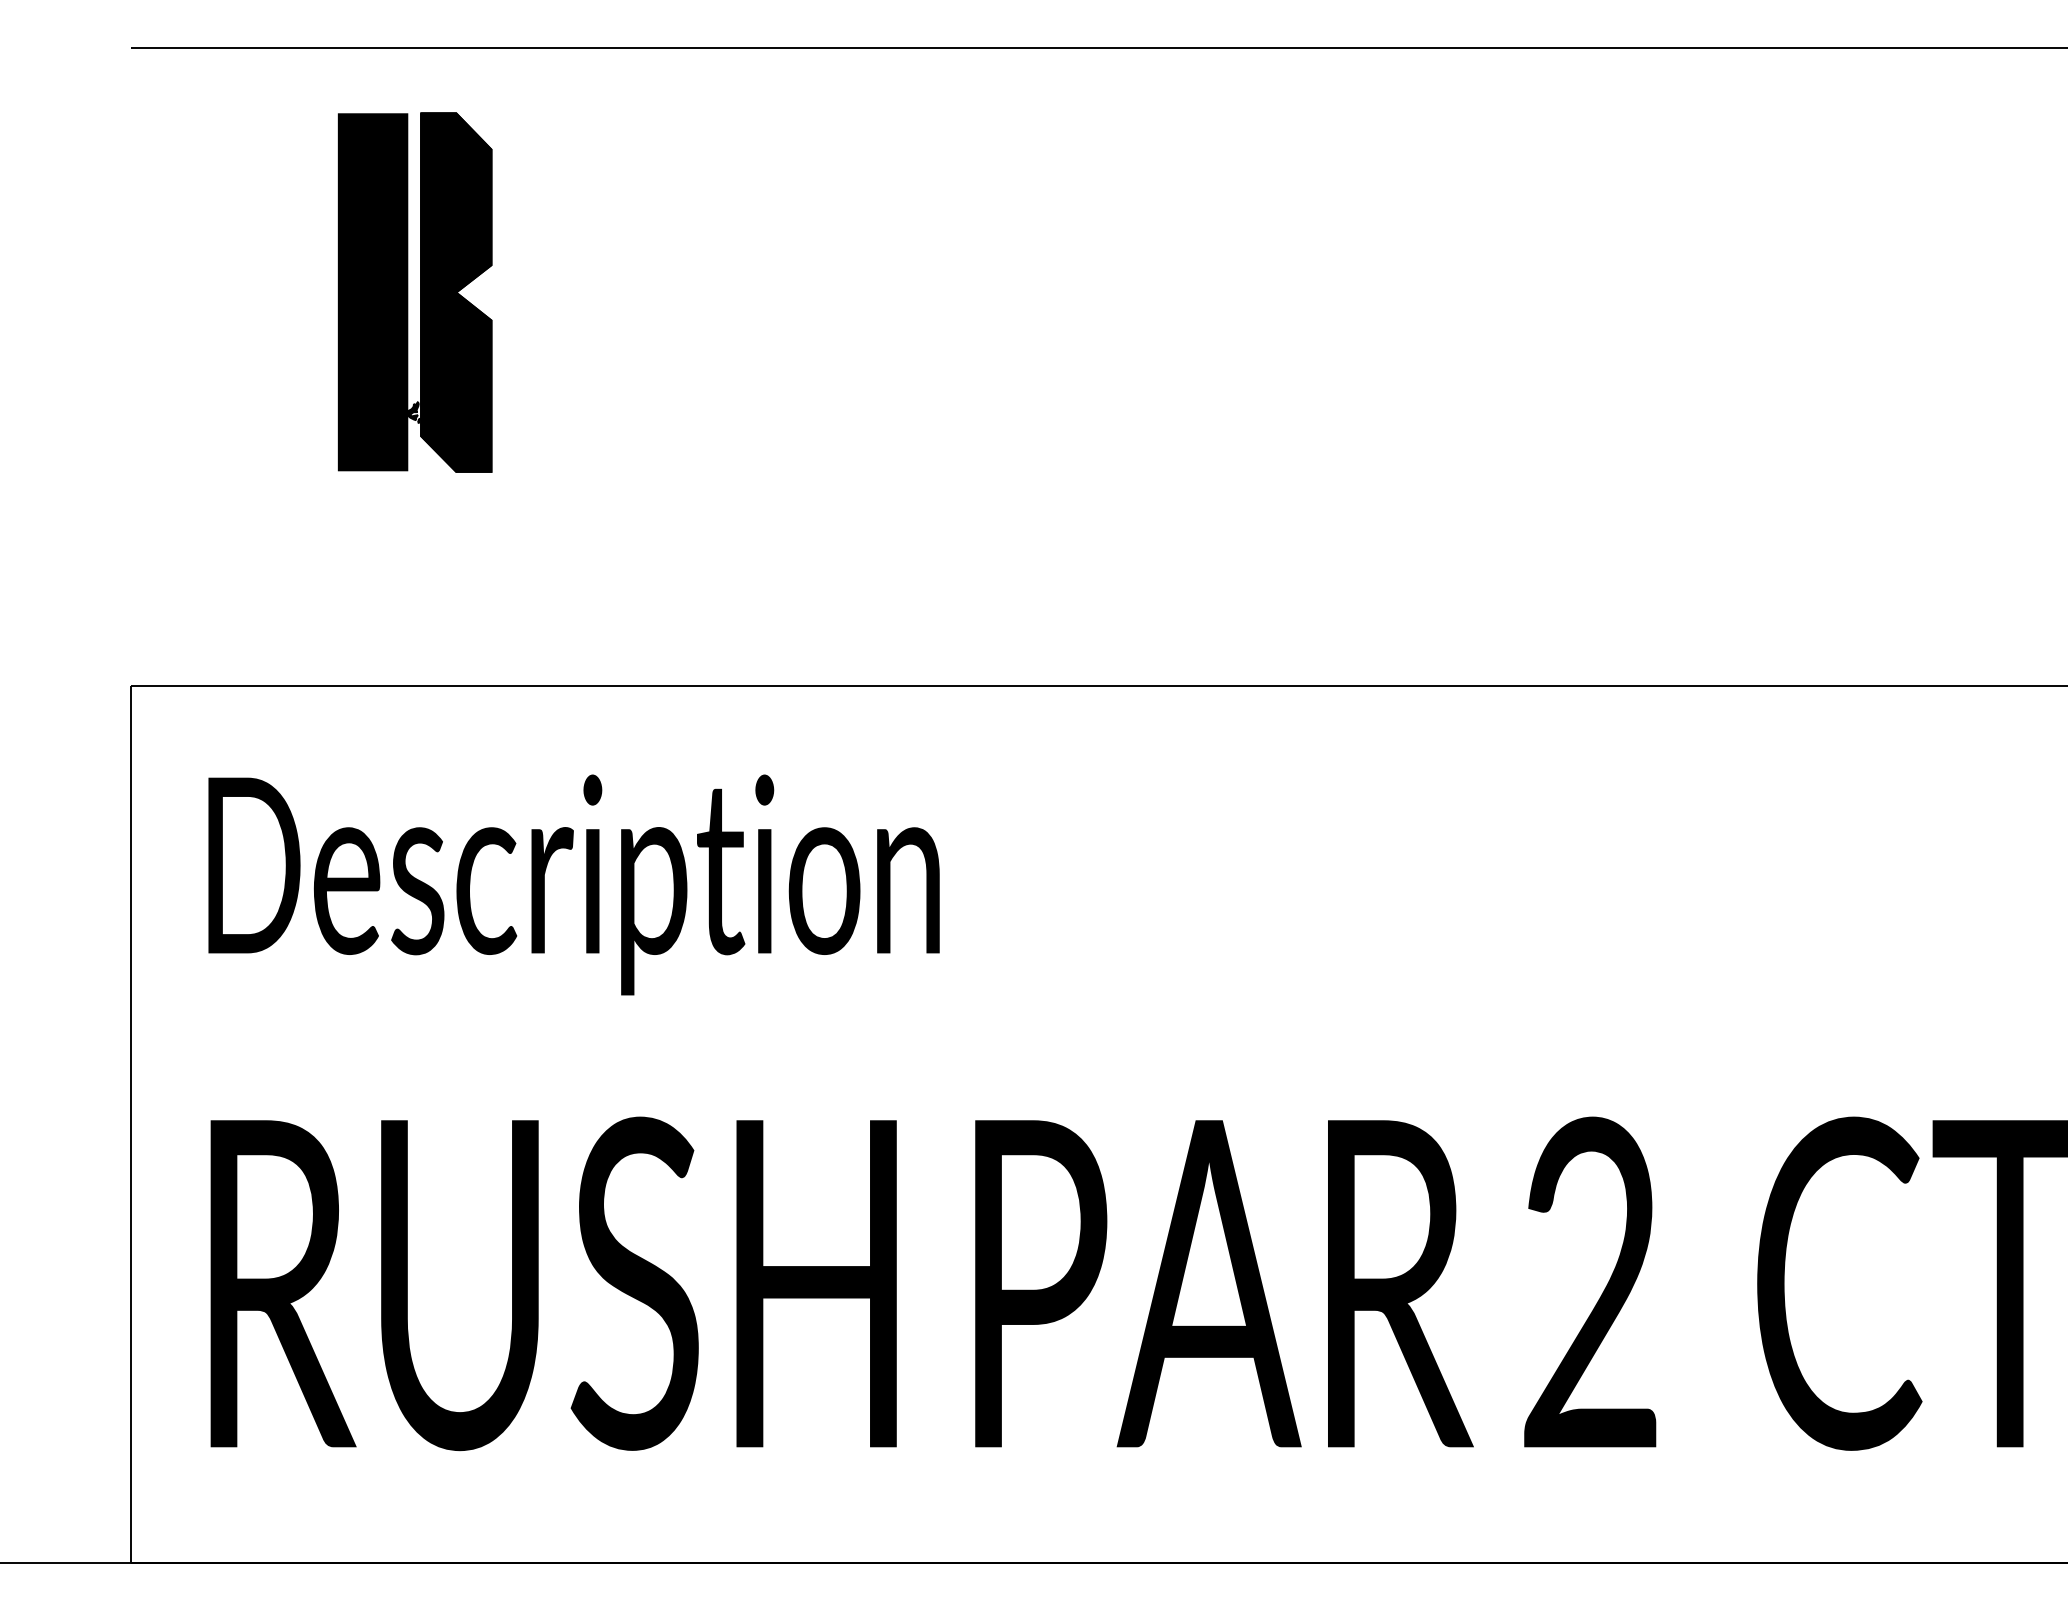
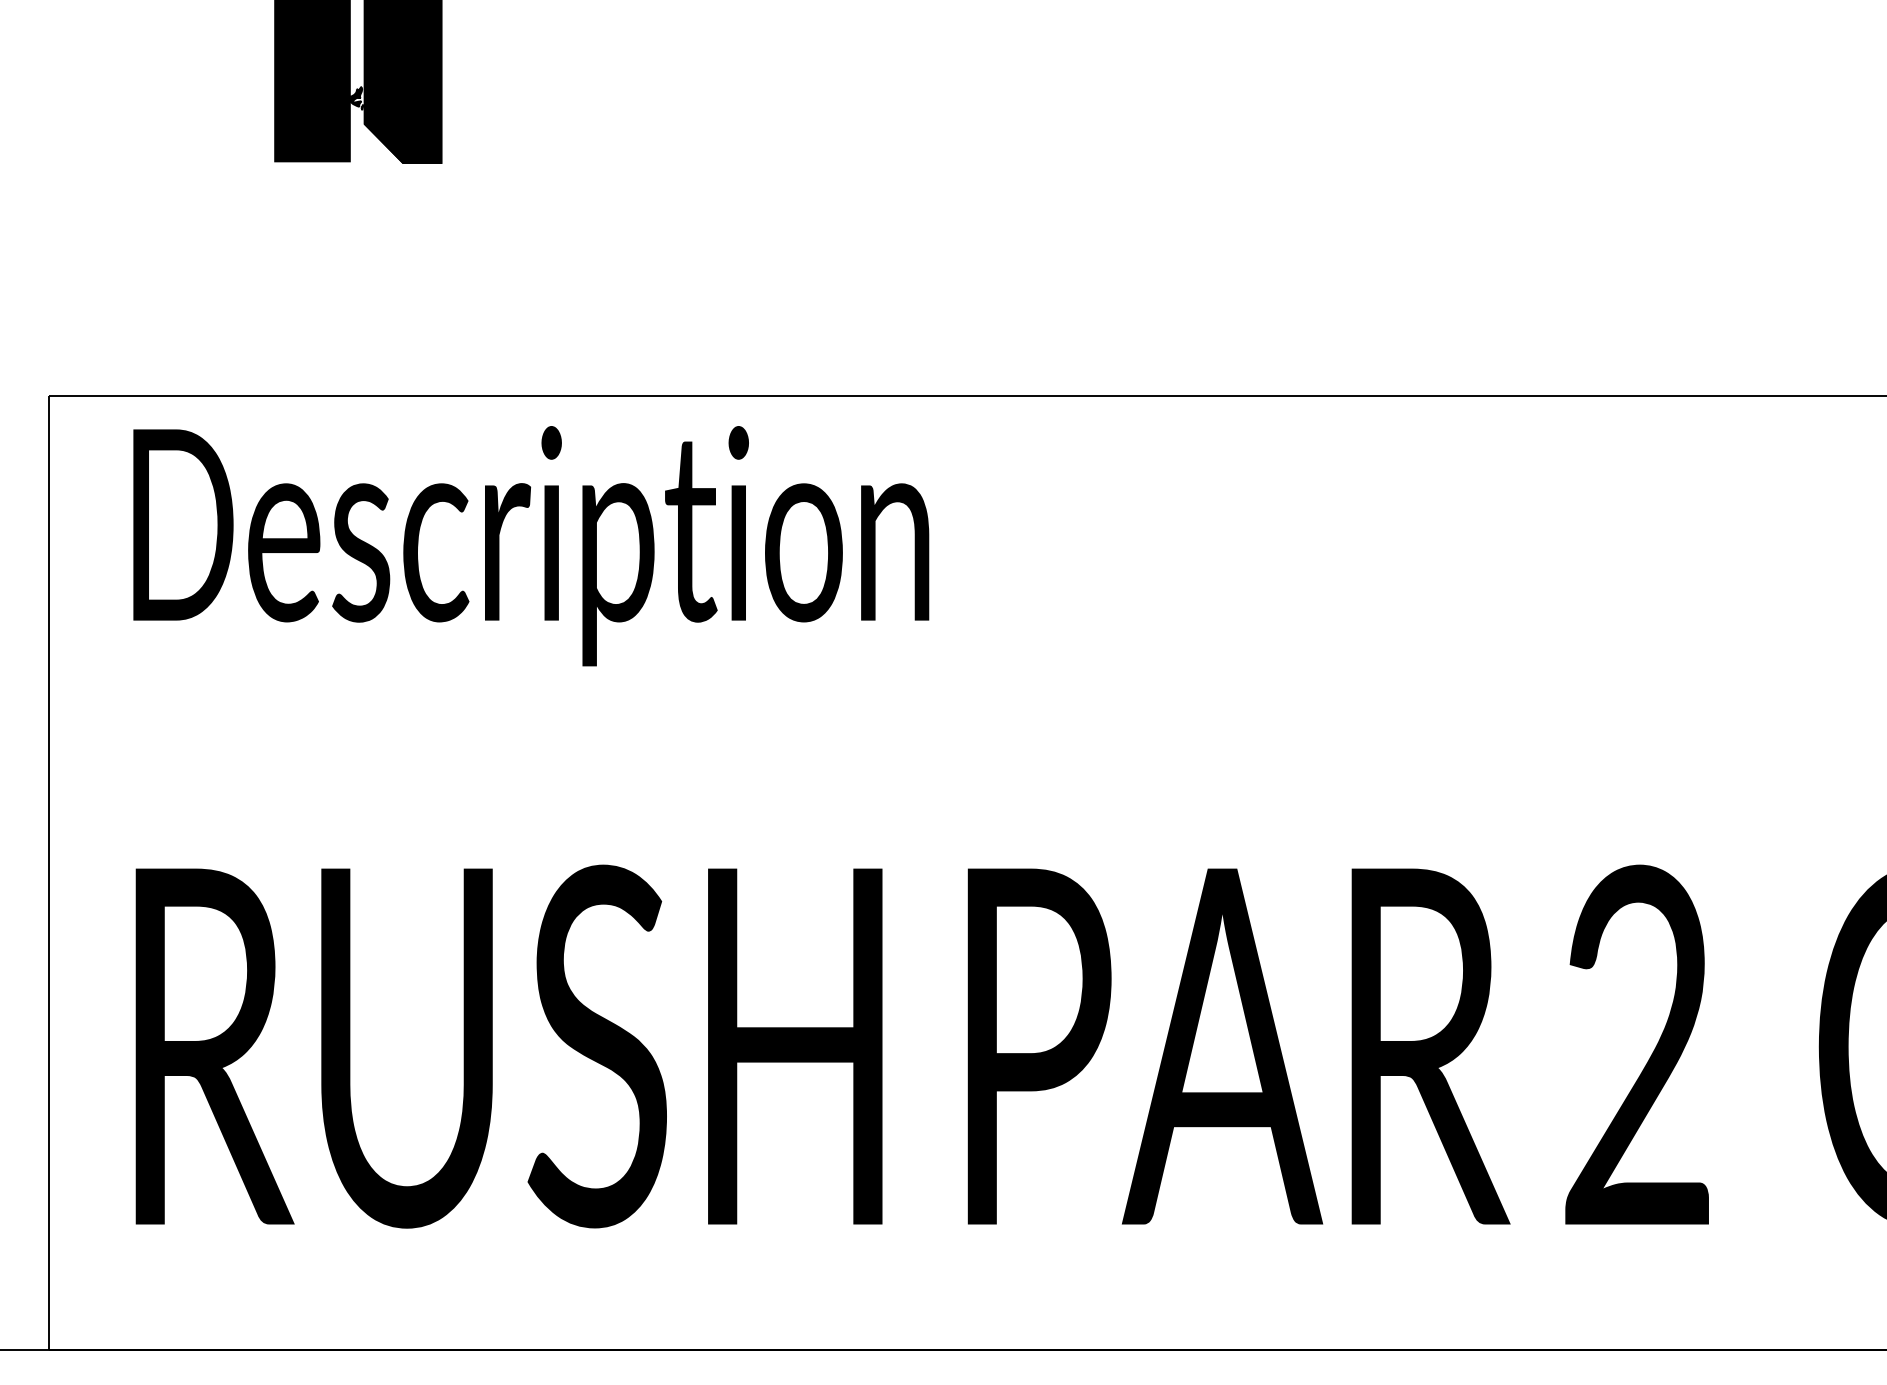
text: (573, 884) -> (530, 545), moved

